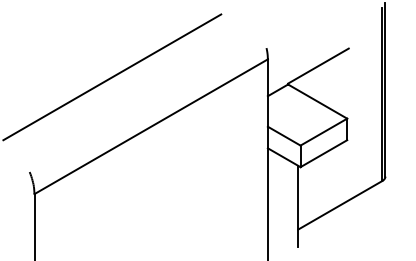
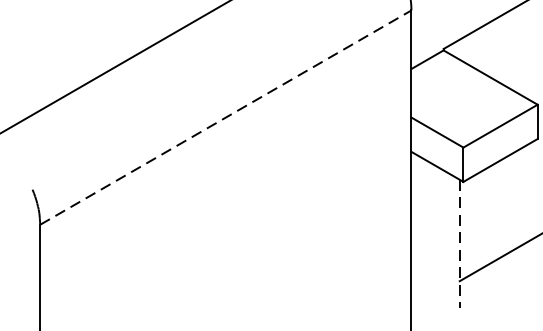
line: (151, 126) -> (226, 117), solid -> dashed
line: (298, 206) -> (460, 244), solid -> dashed

